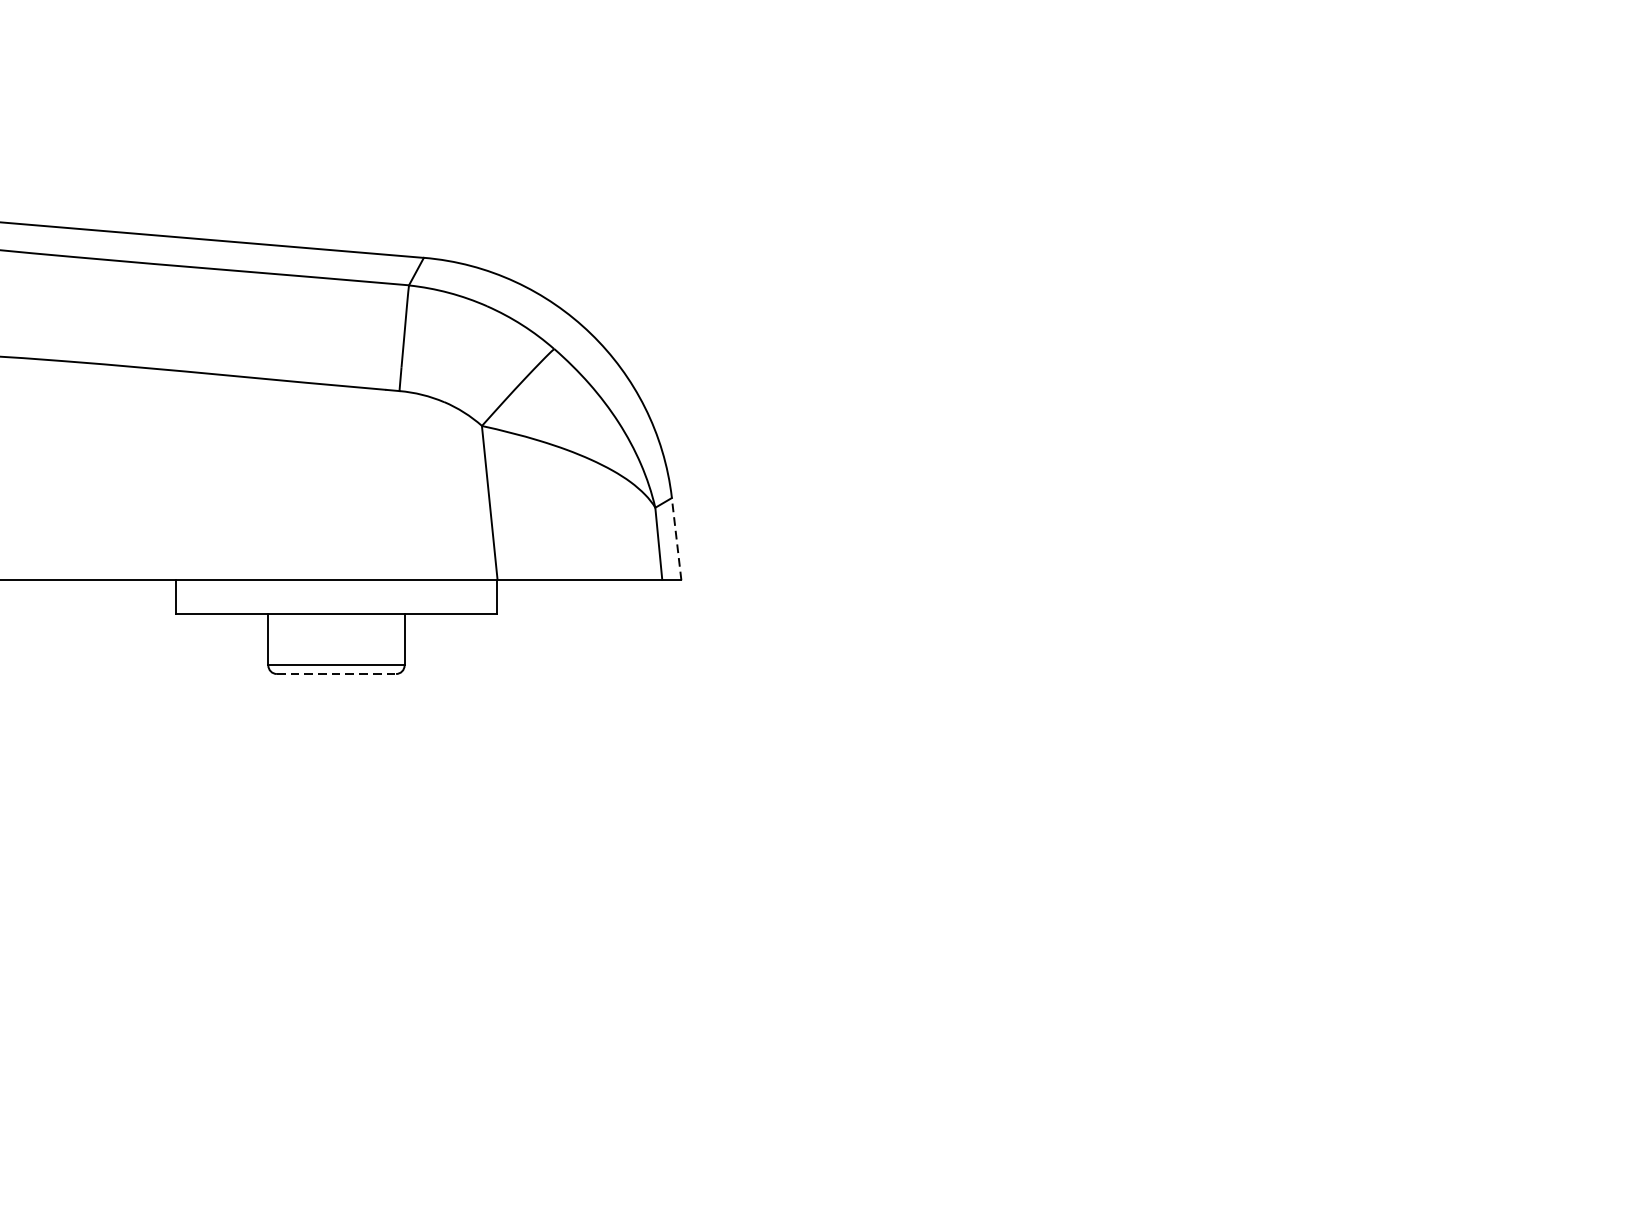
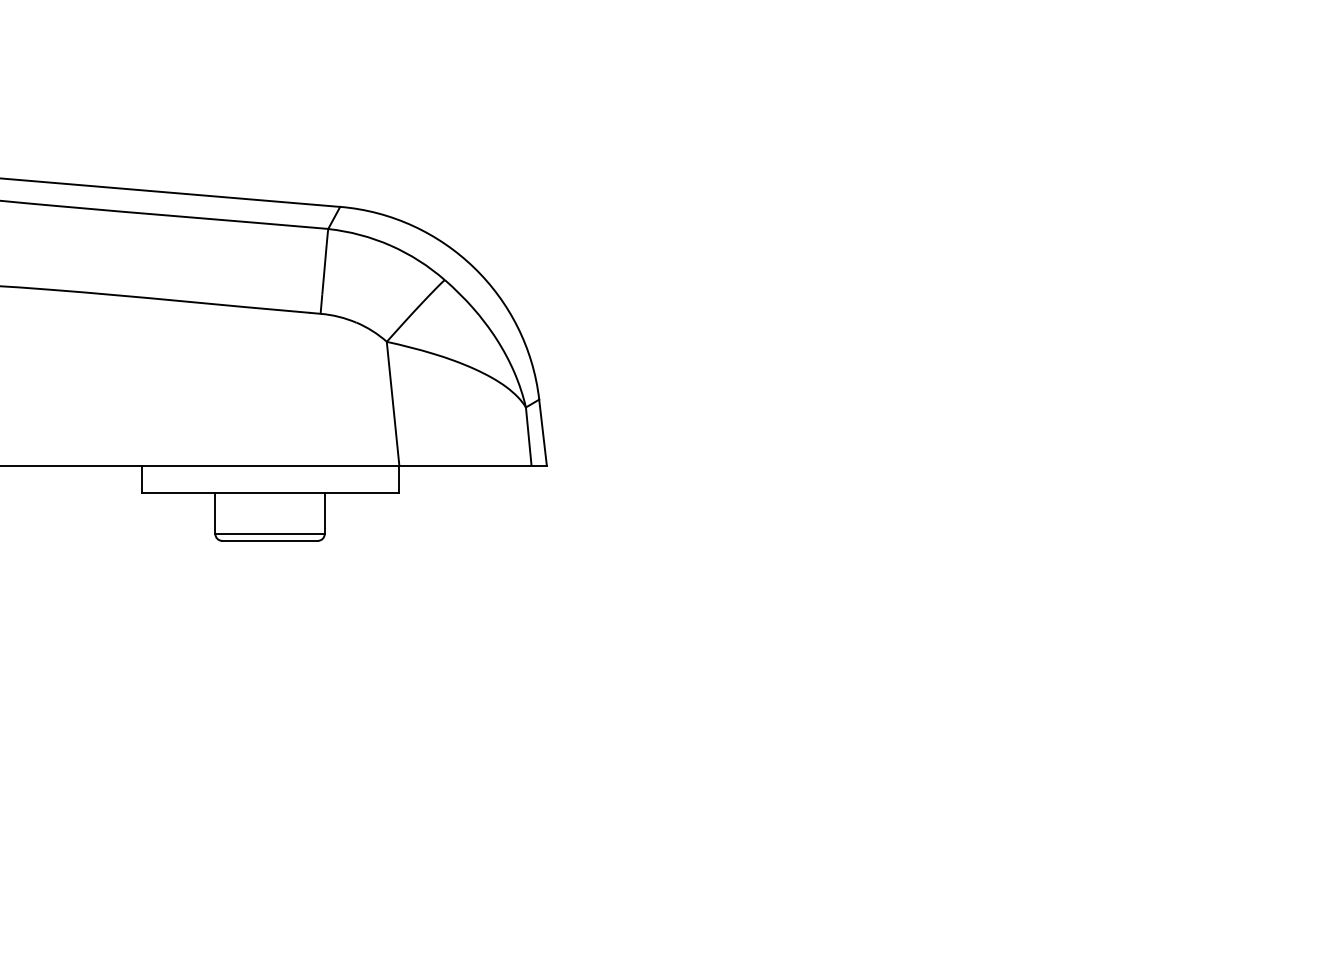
line: (675, 538) -> (542, 432), dashed -> solid
line: (337, 673) -> (270, 540), dashed -> solid

